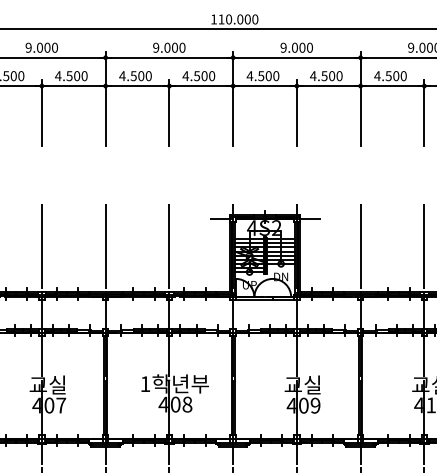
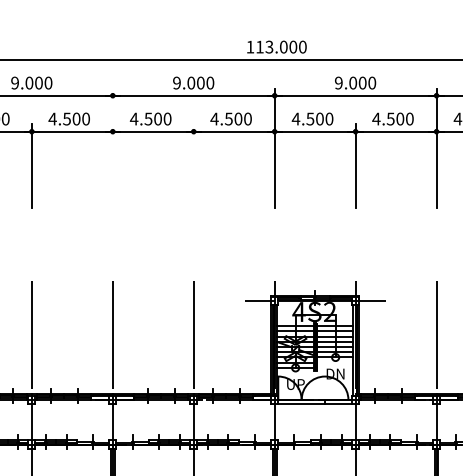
text: (229, 19) -> (270, 47), 110.000 -> 113.000
line: (105, 99) -> (112, 148), removed
line: (169, 113) -> (193, 166), removed

